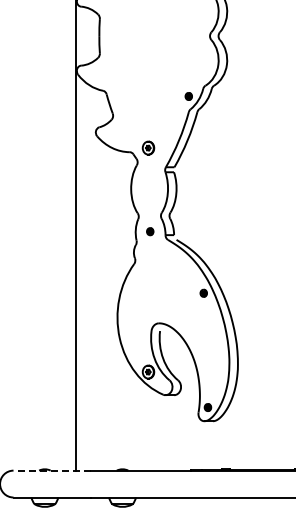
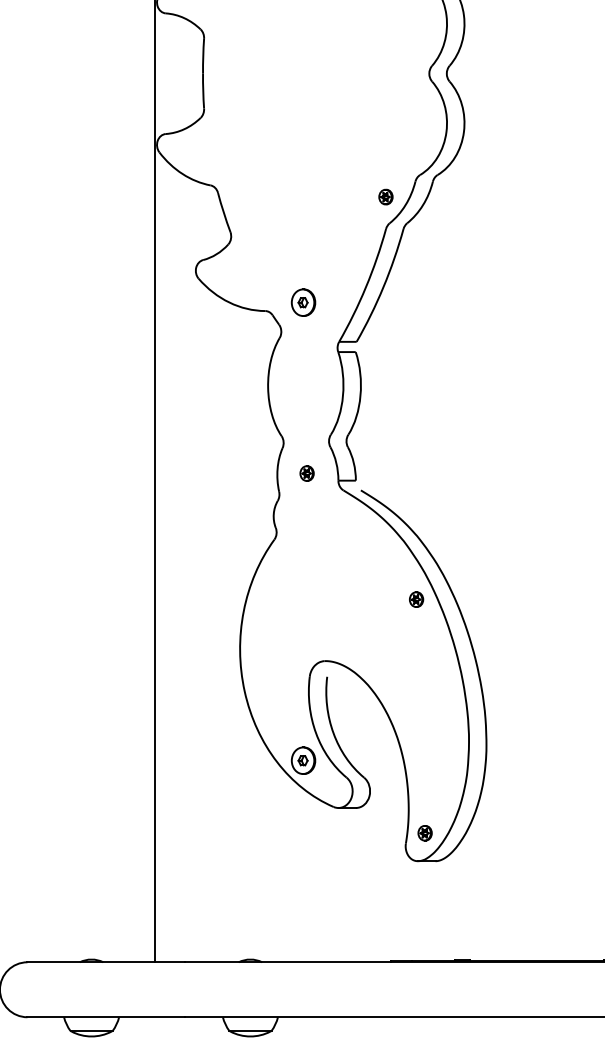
line: (52, 470) -> (107, 962), dashed -> solid

